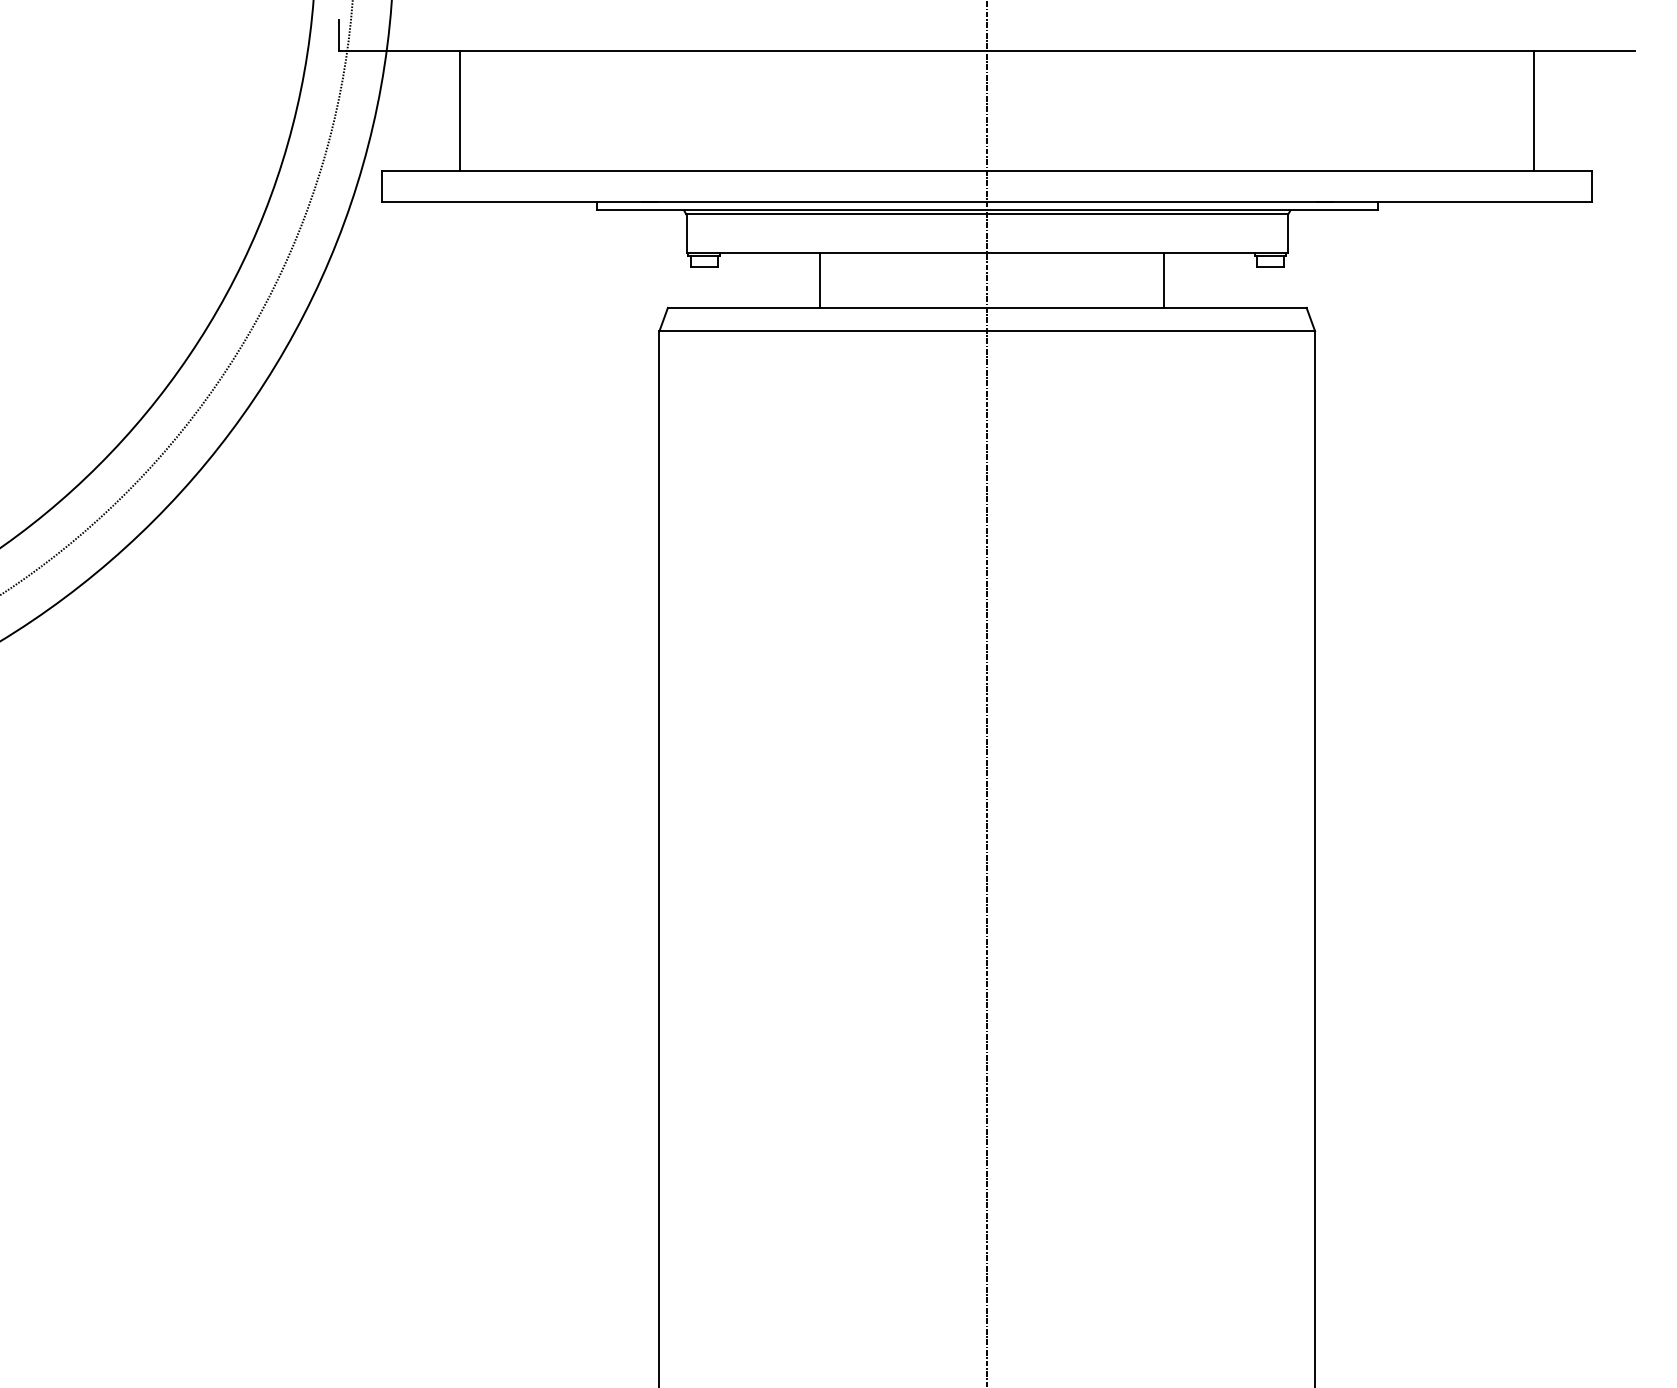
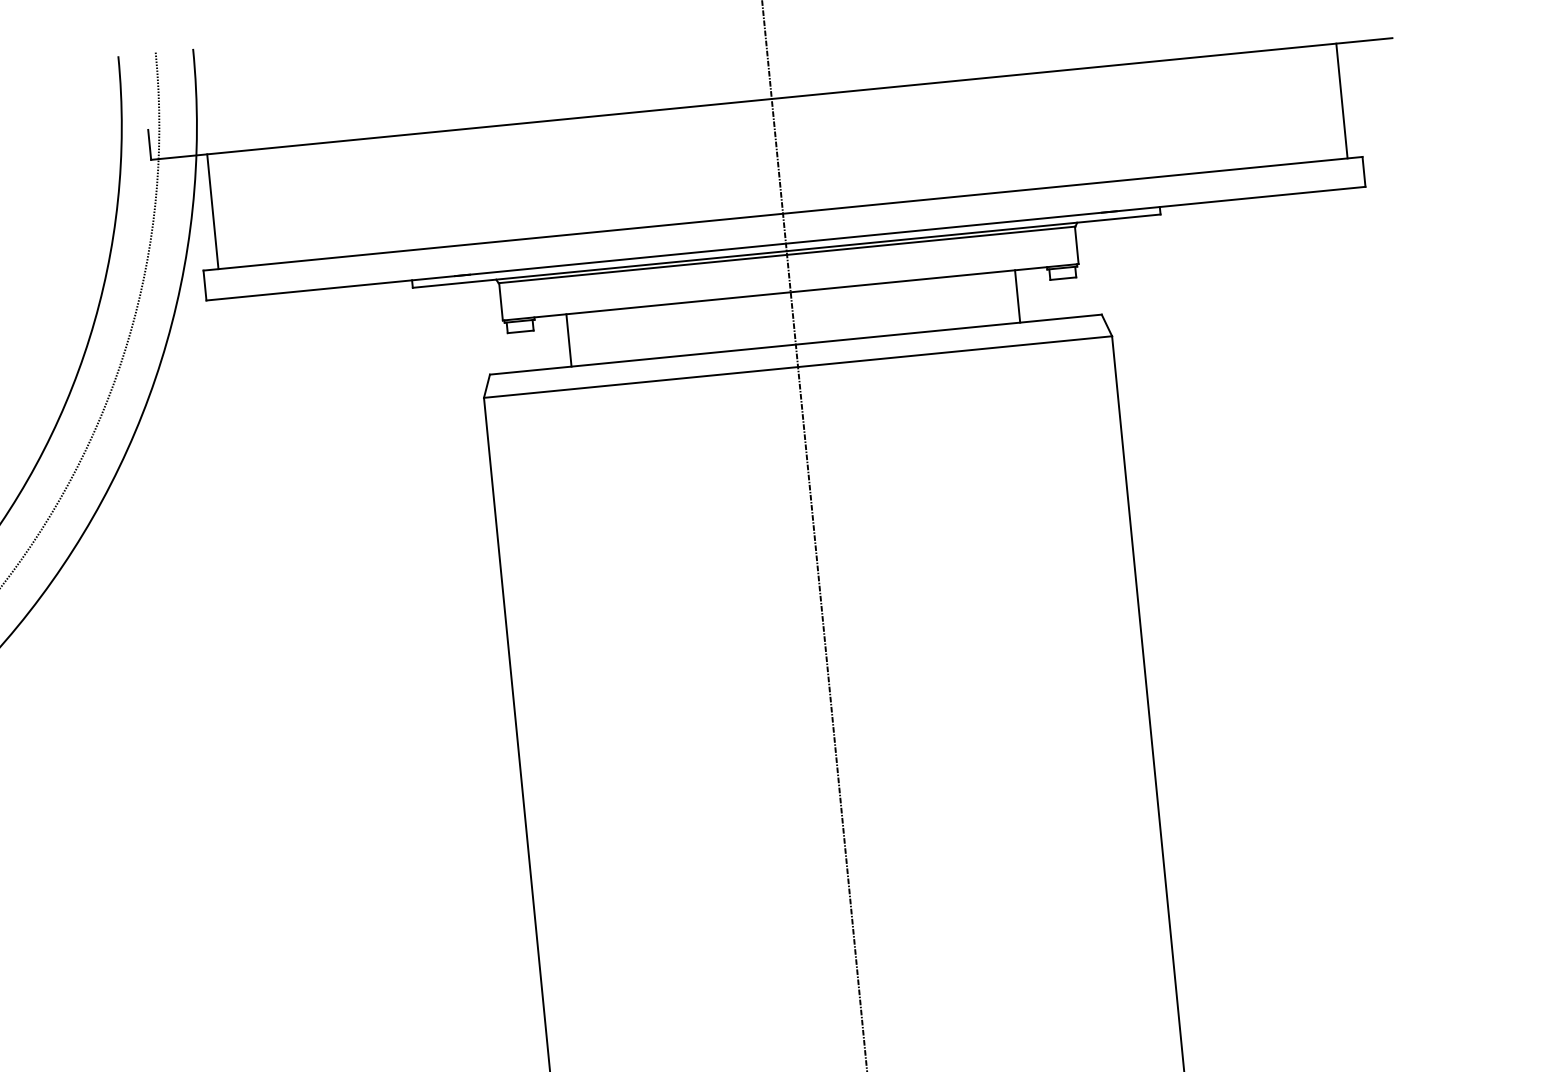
line: (459, 111) -> (212, 211), moved
line: (1533, 111) -> (1341, 101), moved
line: (820, 280) -> (569, 340), moved
line: (1164, 280) -> (1017, 296), moved

